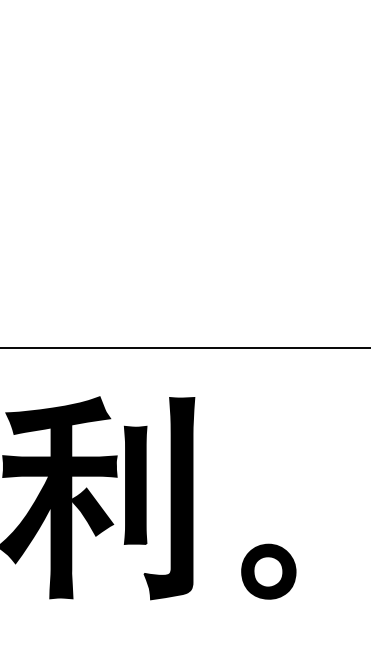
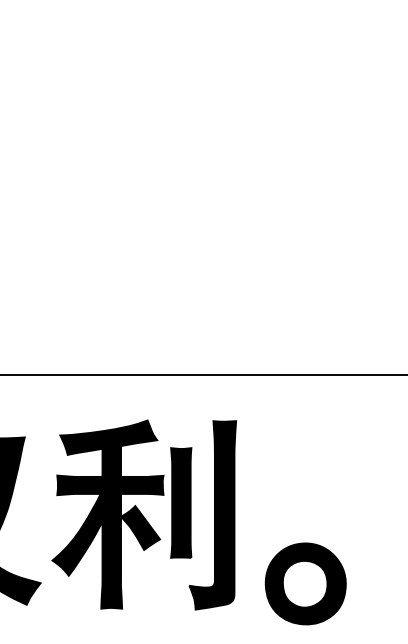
part: (268, 571) -> (305, 583), size x1.6

